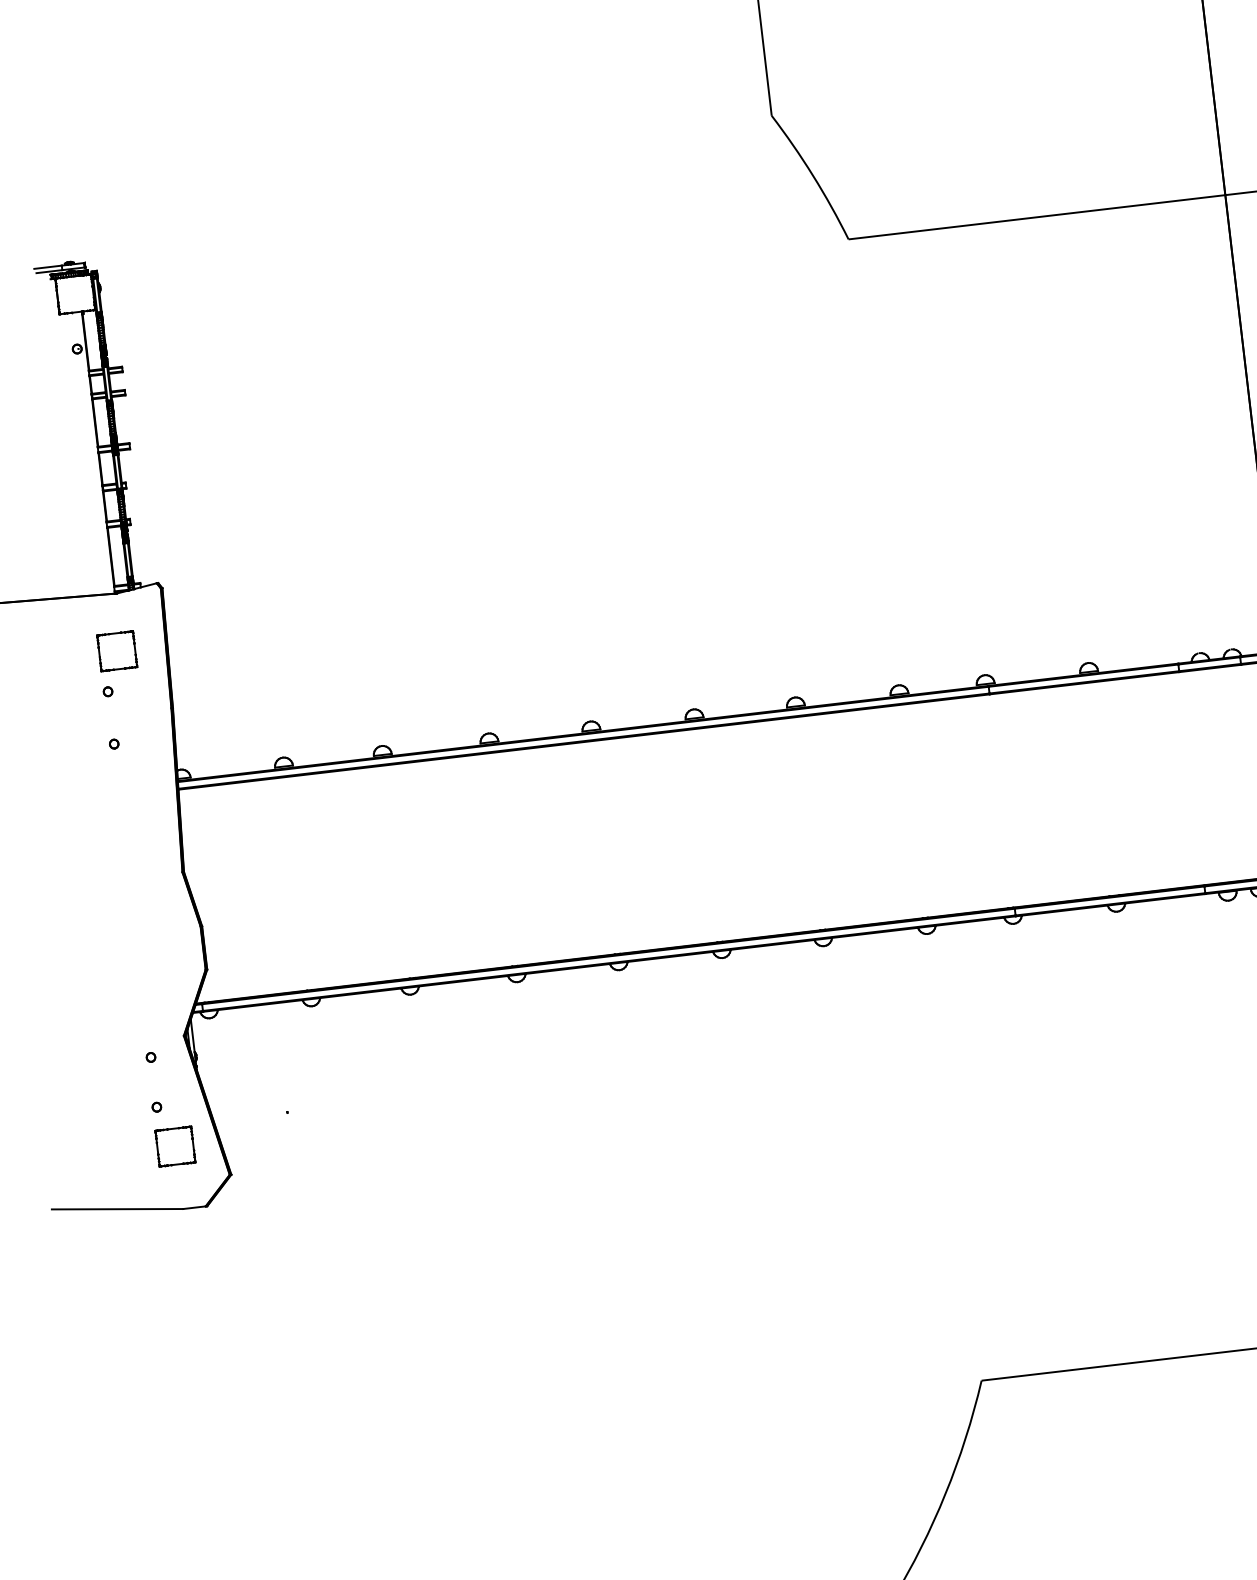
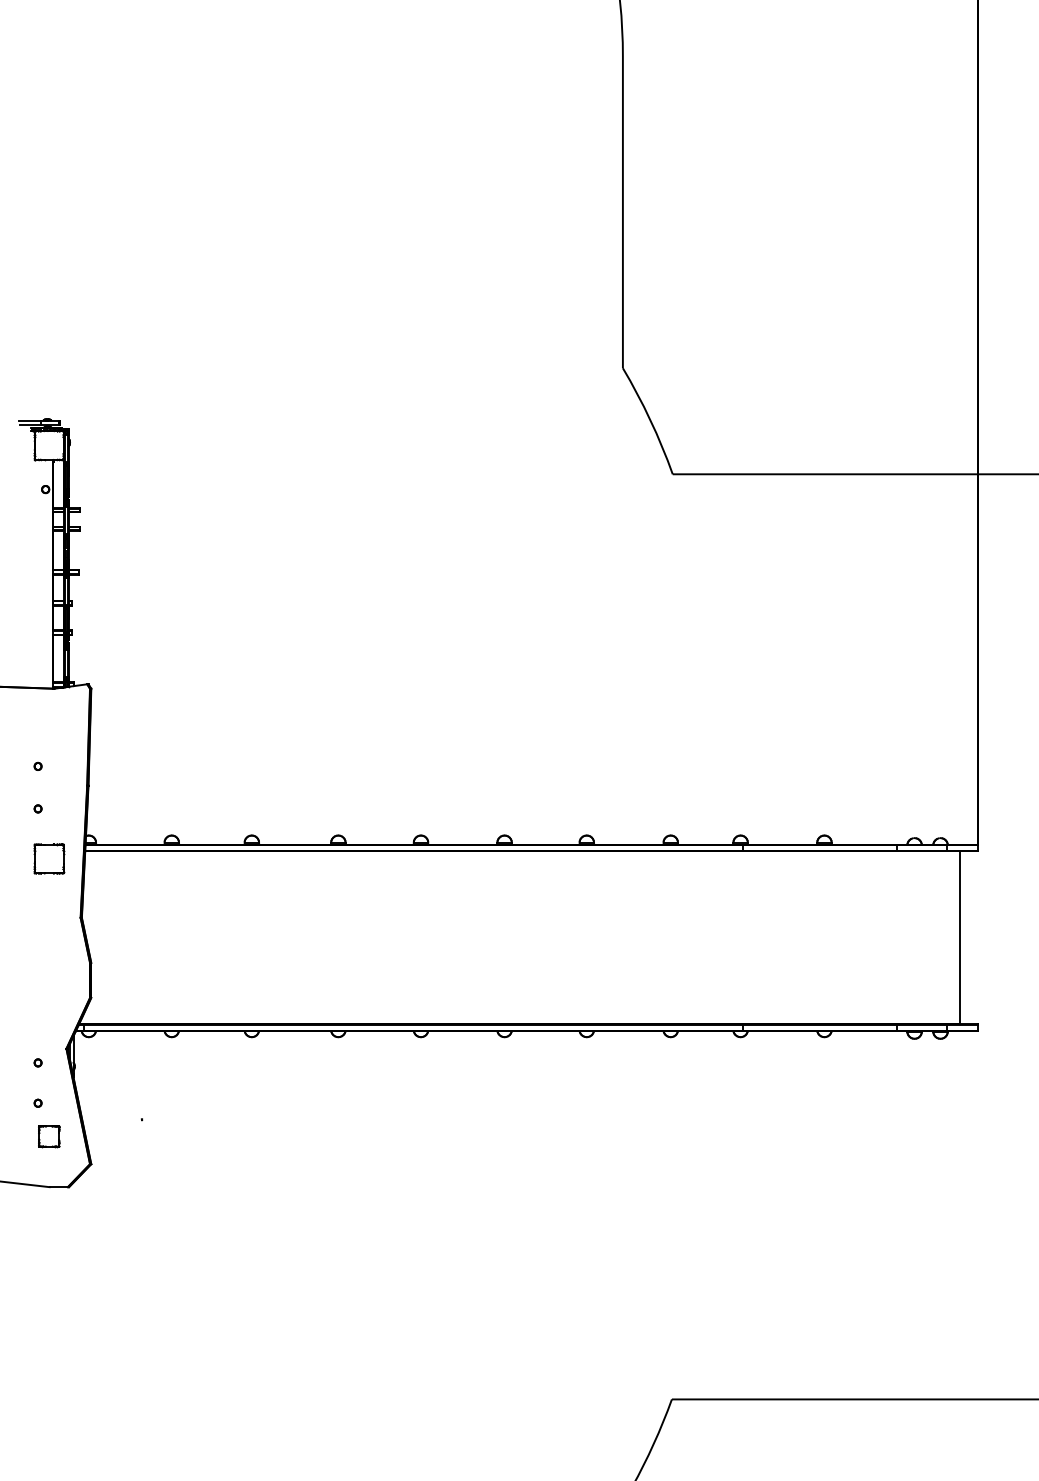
part: (117, 650) -> (49, 858), moved
part: (175, 1146) -> (49, 1136), size x0.7

